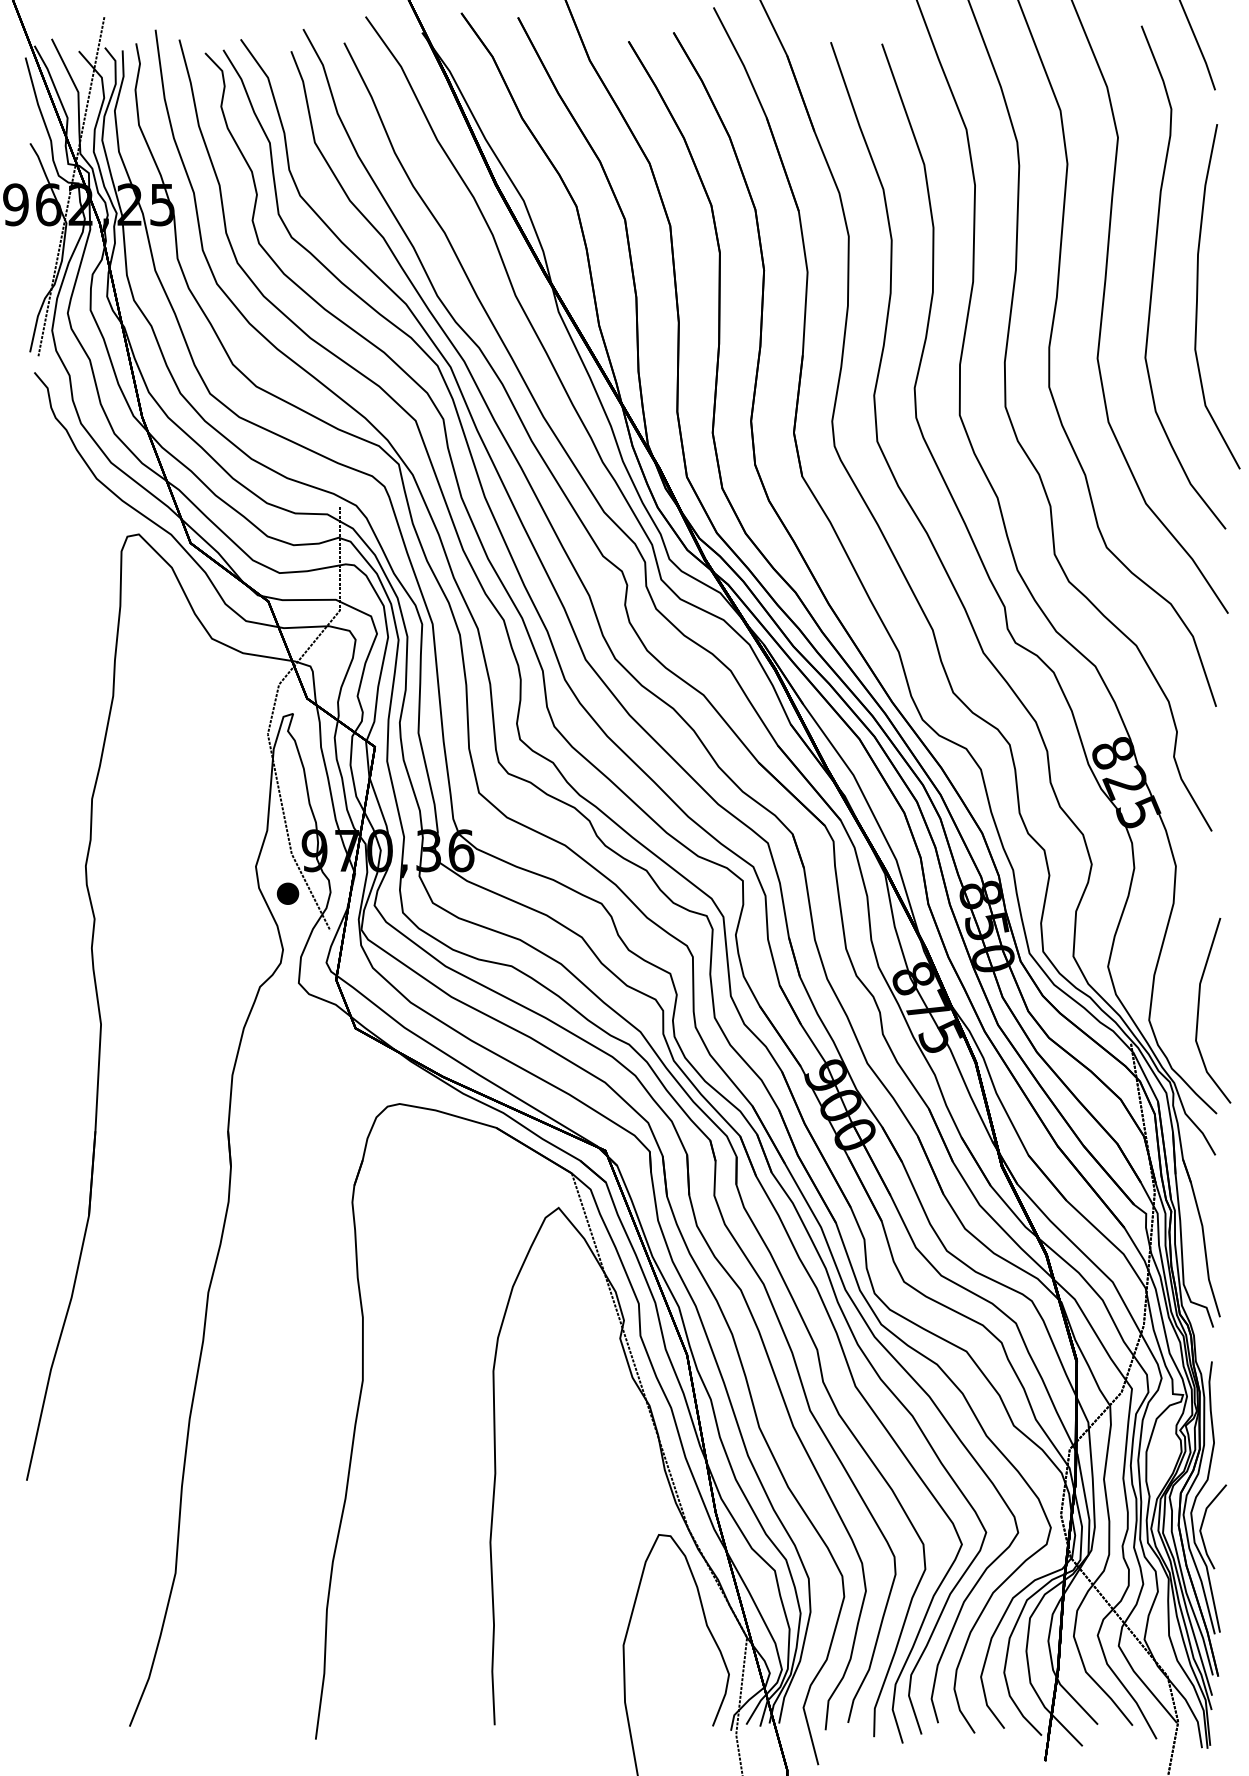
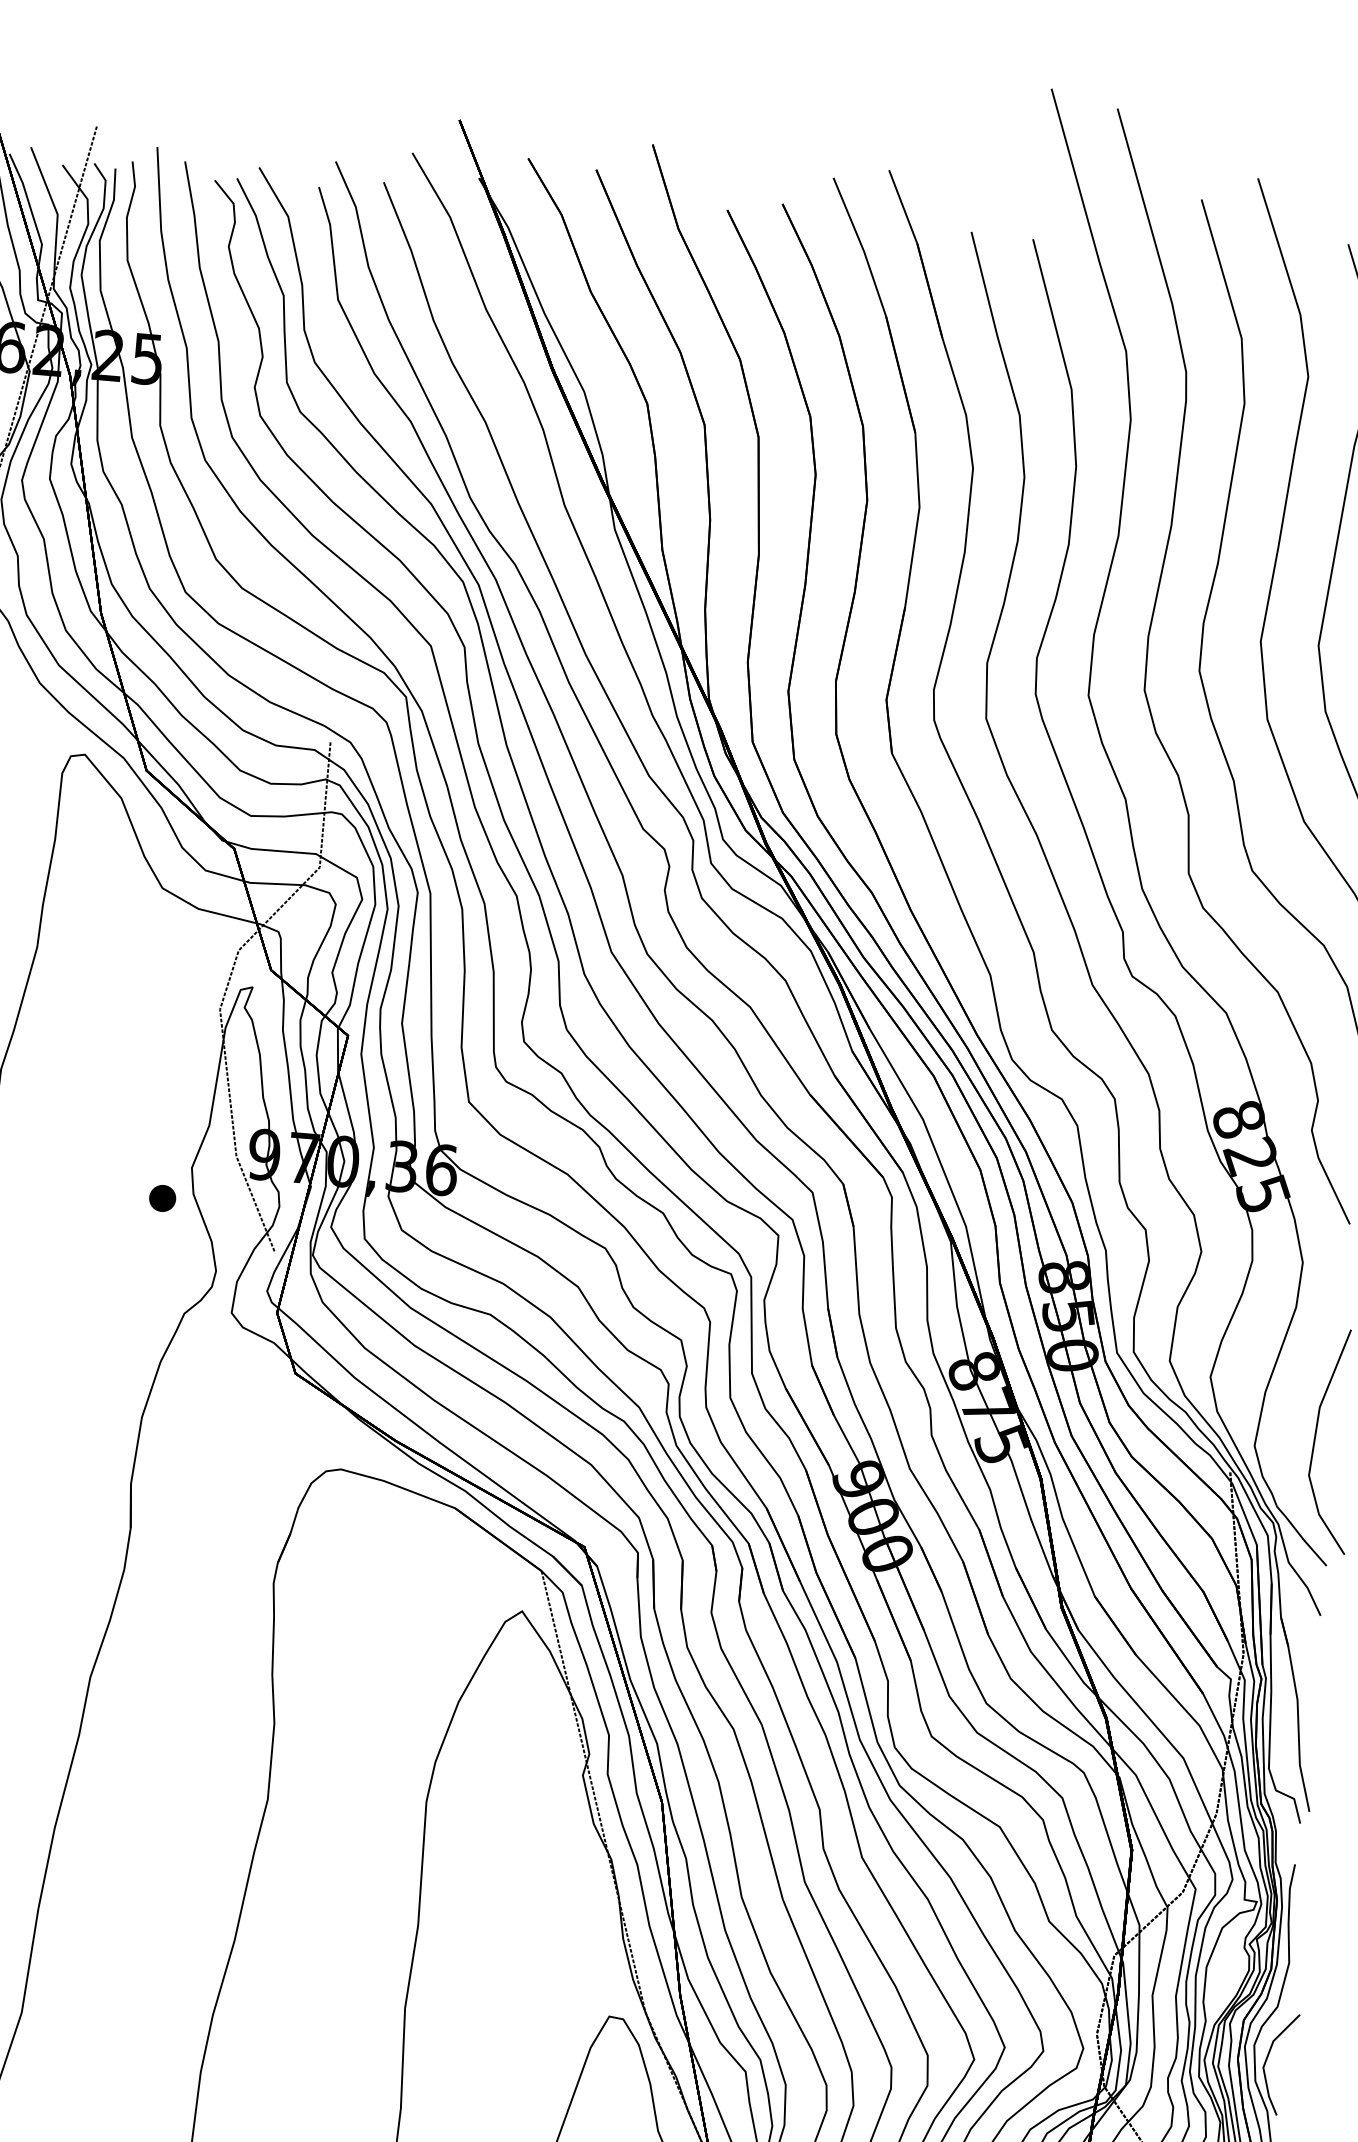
part: (287, 893) -> (162, 1198), moved

